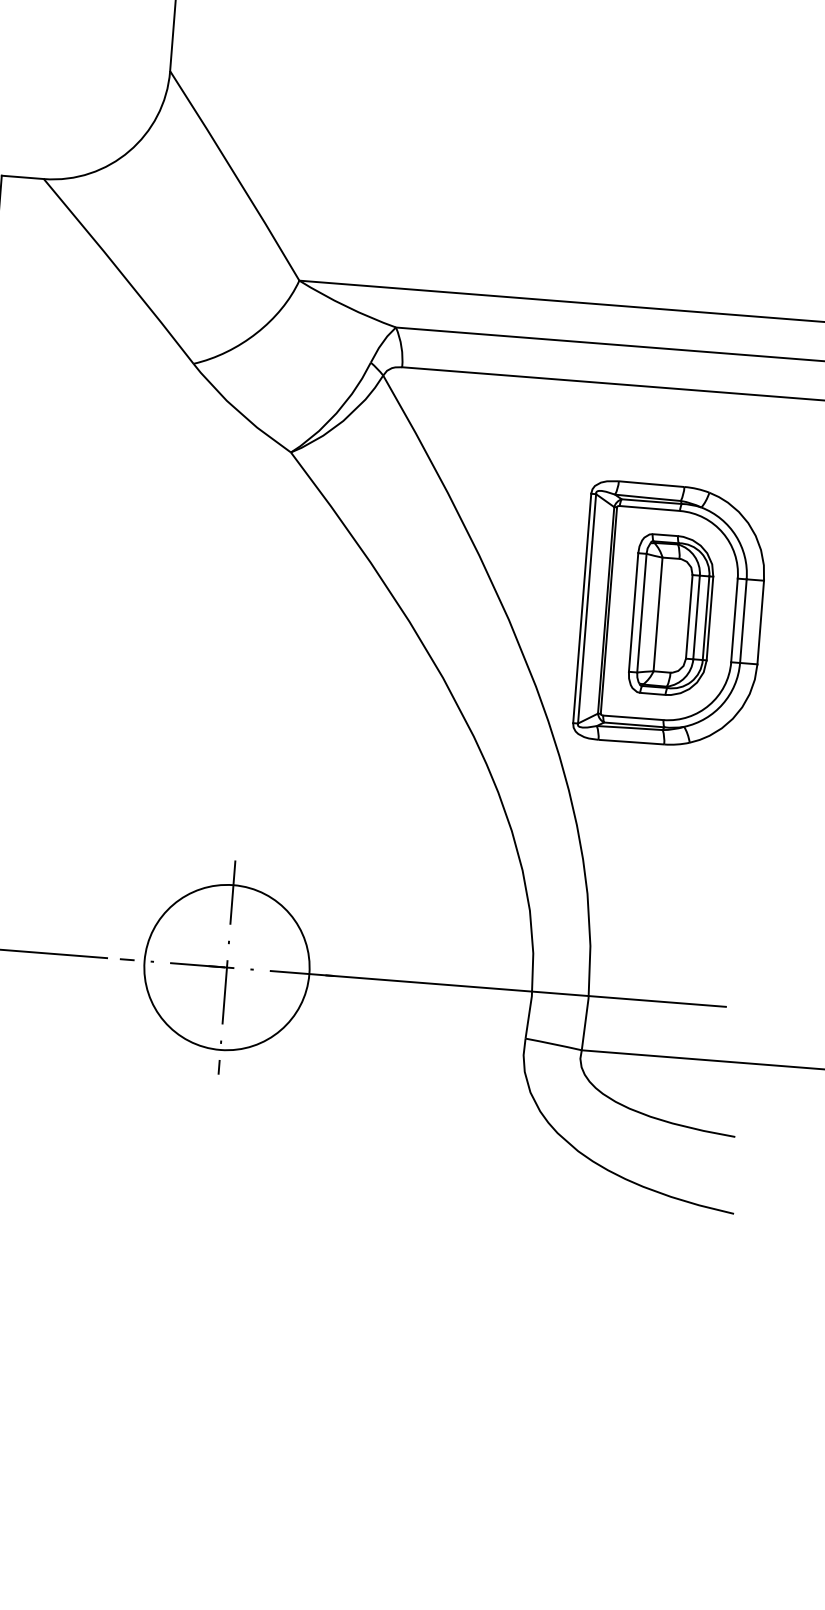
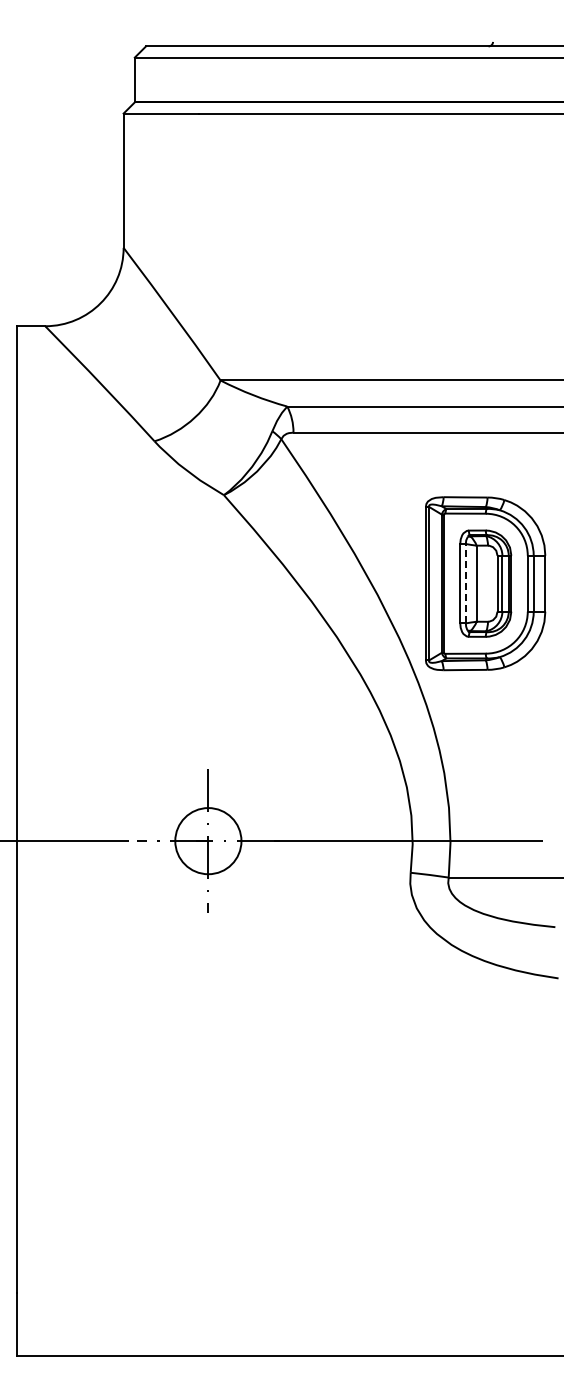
line: (641, 612) -> (465, 583), solid -> dashed
circle: (227, 968) -> (208, 841), size x0.6

